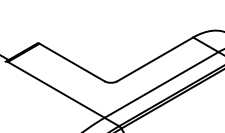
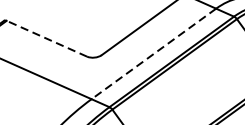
line: (72, 62) -> (47, 38), solid -> dashed
line: (161, 84) -> (153, 53), solid -> dashed

